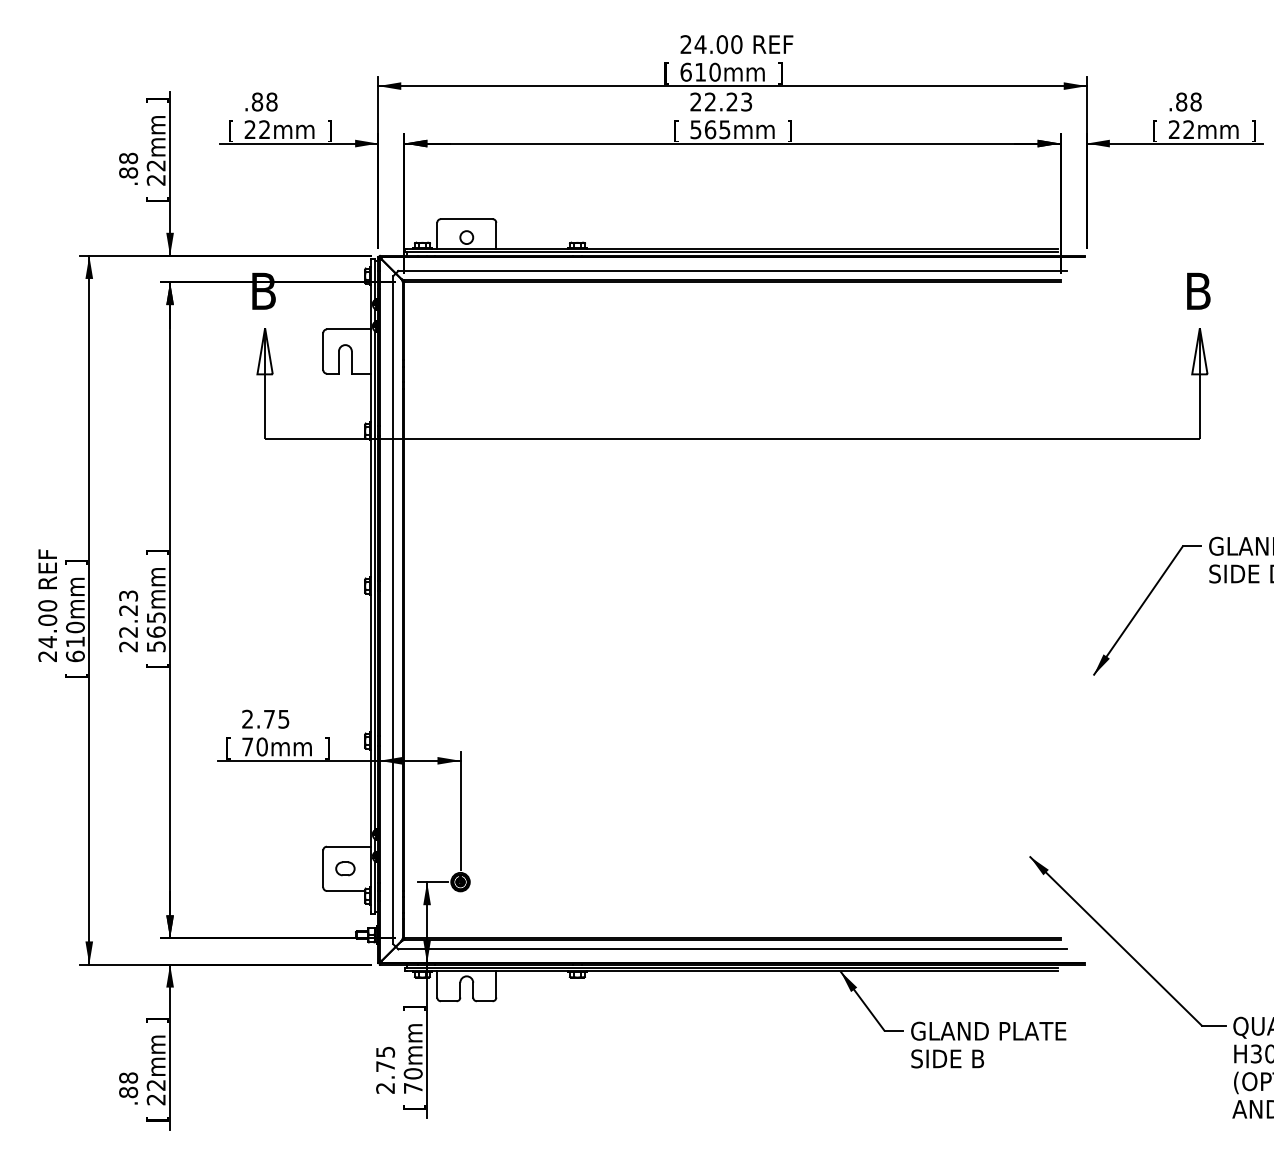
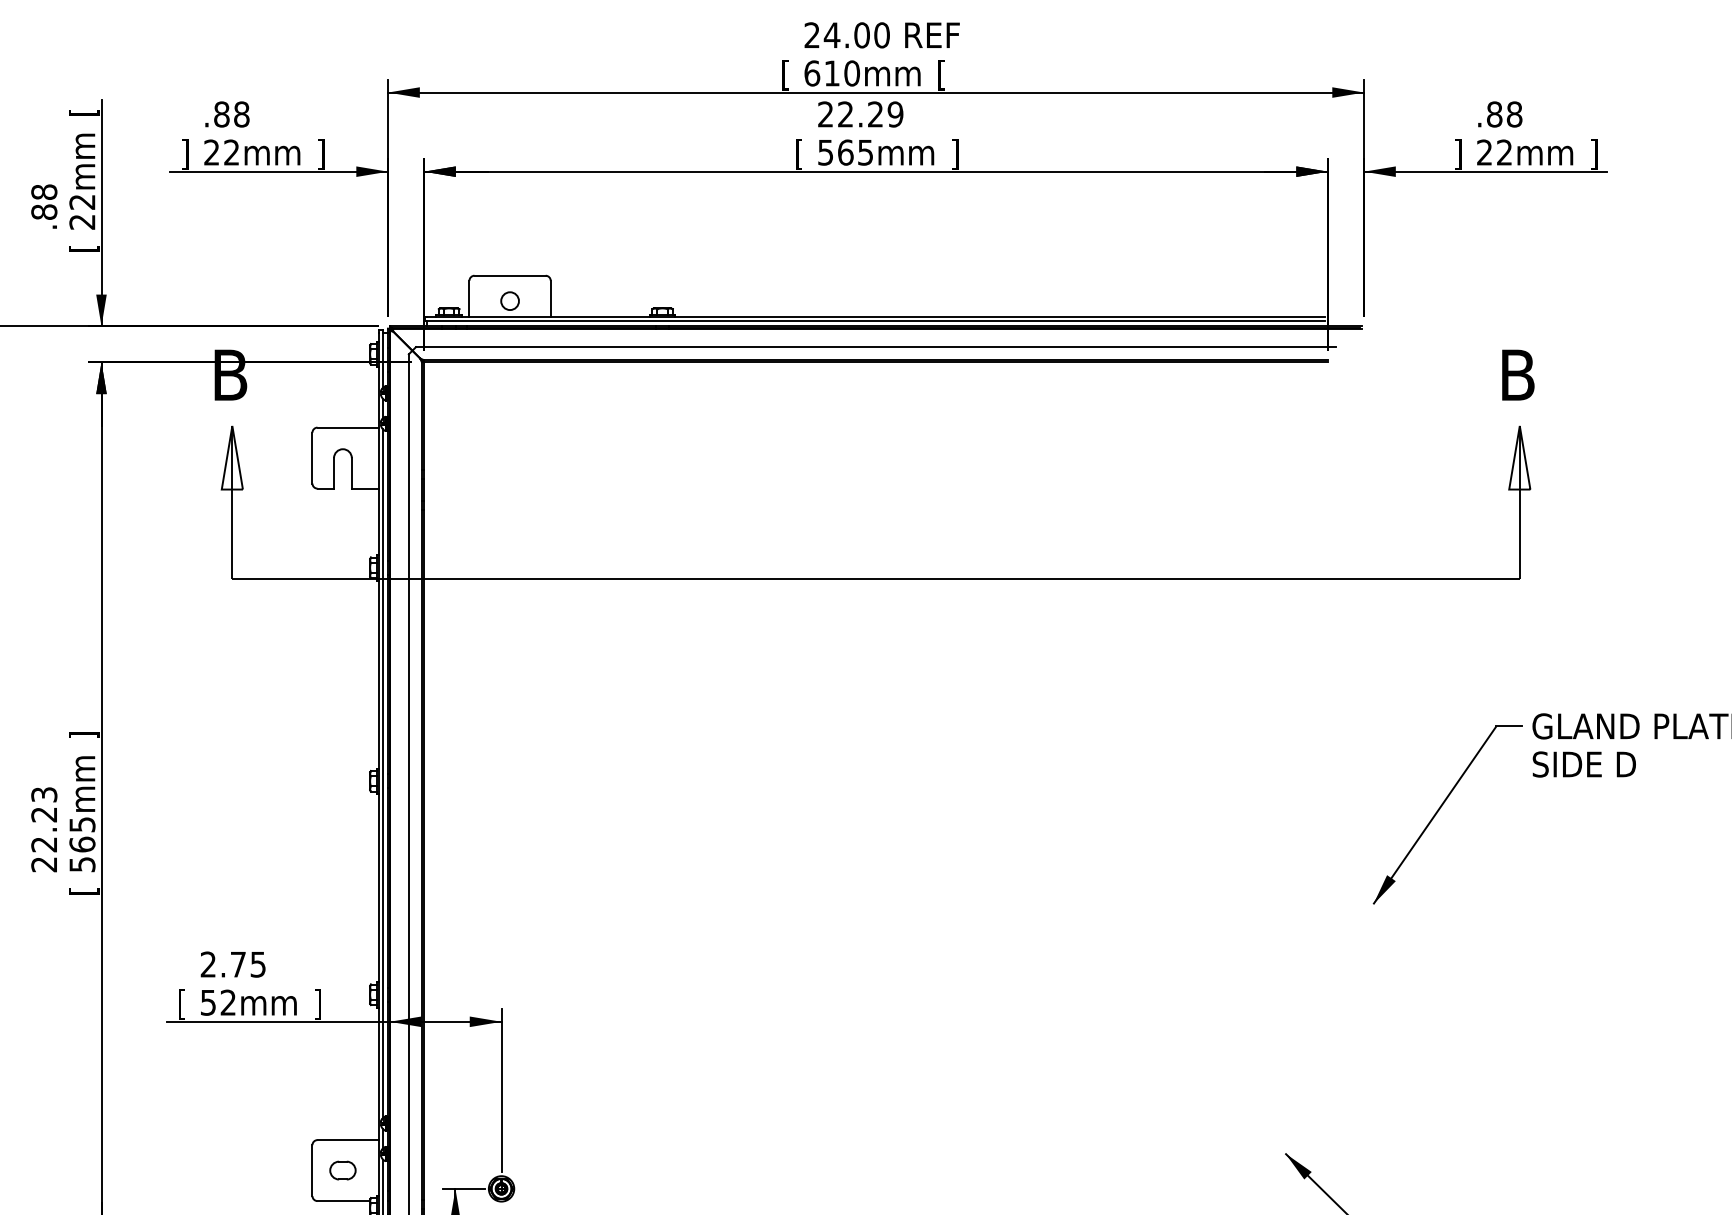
text: (780, 73) -> (942, 75), ] -> [
text: (157, 100) -> (84, 112), ] -> [
text: (746, 101) -> (895, 113), 22.23 -> 22.29
text: (231, 130) -> (186, 153), [ -> ]
text: (1155, 130) -> (1458, 153), [ -> ]
text: (254, 746) -> (217, 1002), 70mm -> 52mm

